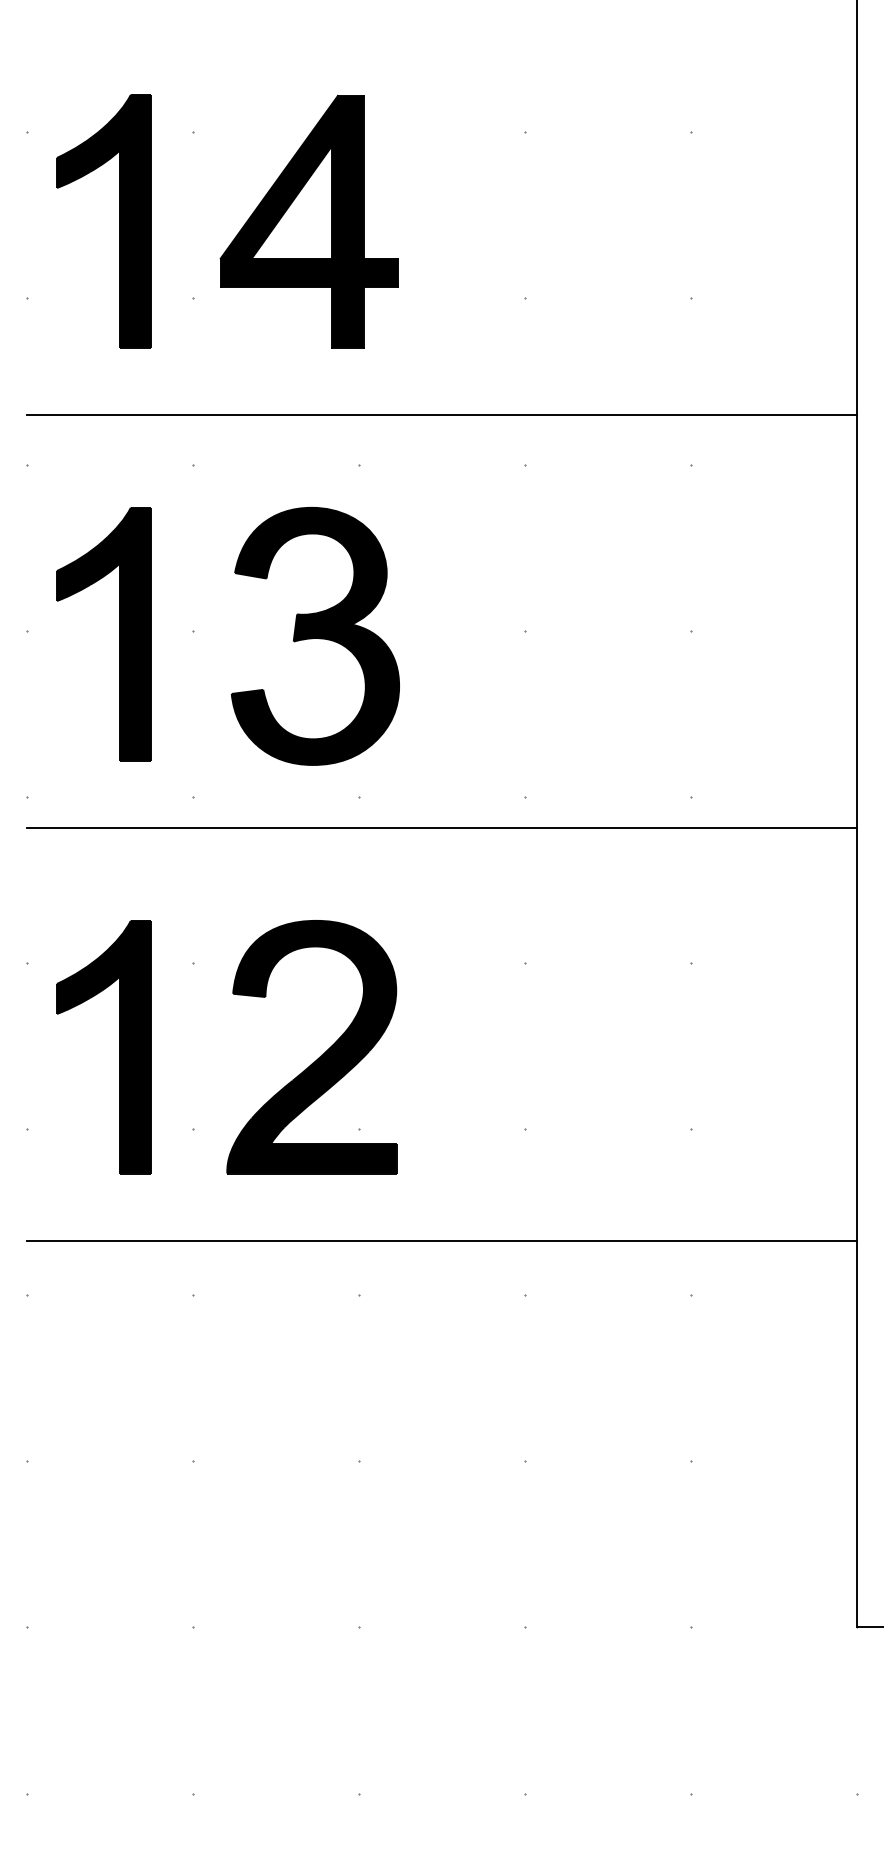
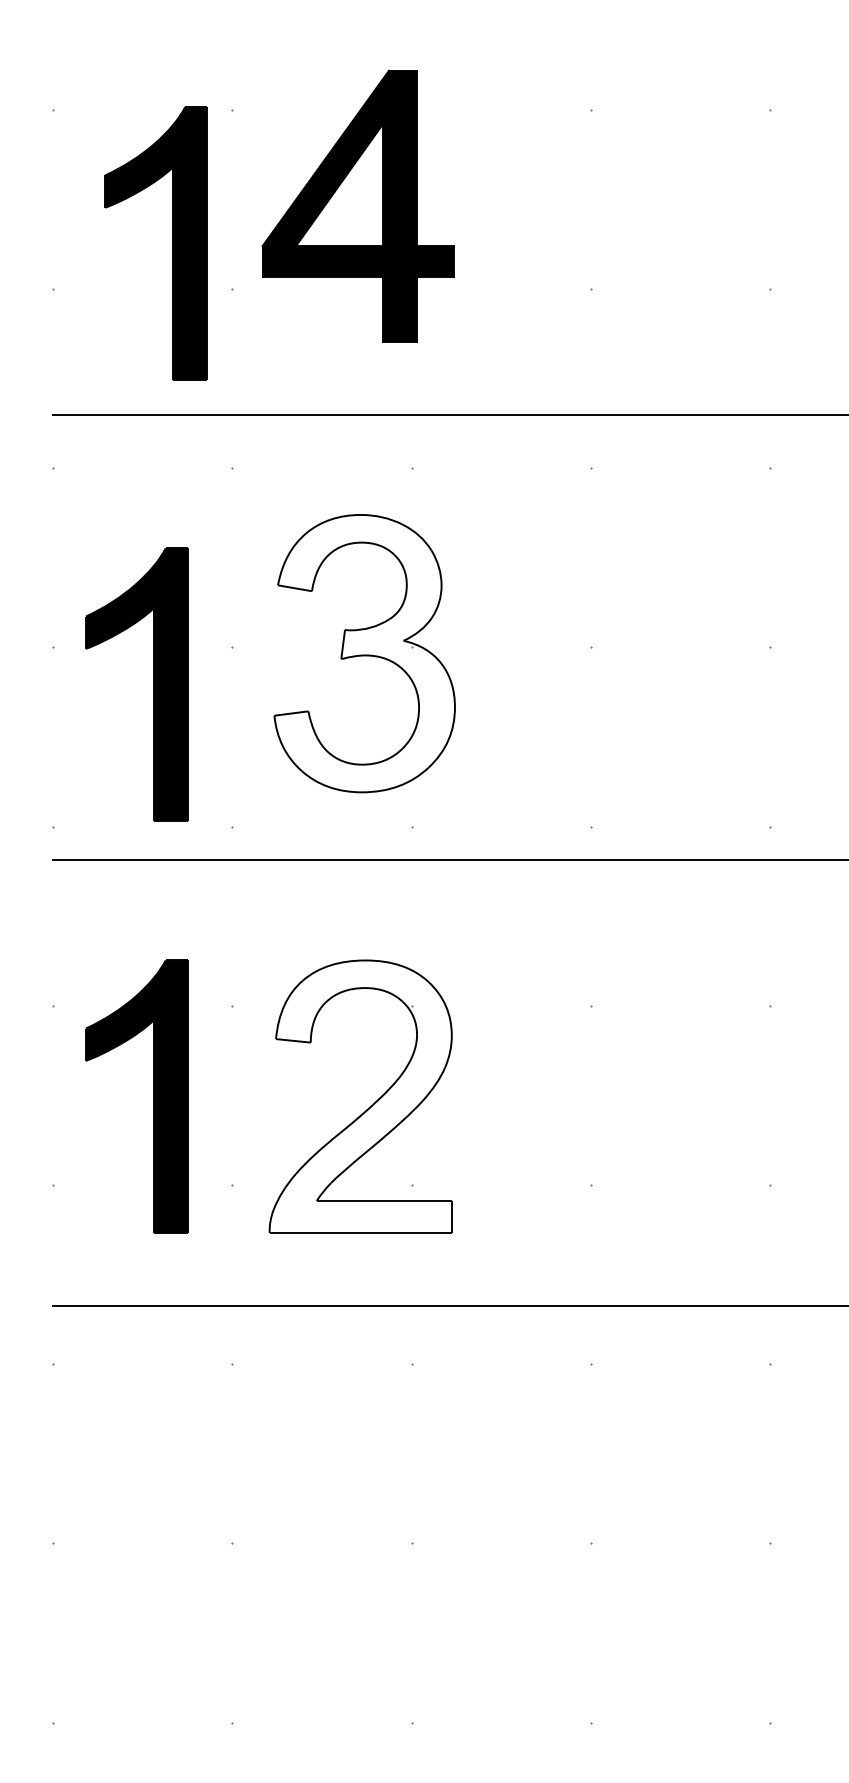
part: (119, 221) -> (172, 243), moved
part: (119, 634) -> (153, 685), moved
fill: (315, 635) -> (364, 652), removed
fill: (311, 1046) -> (360, 1095), removed

